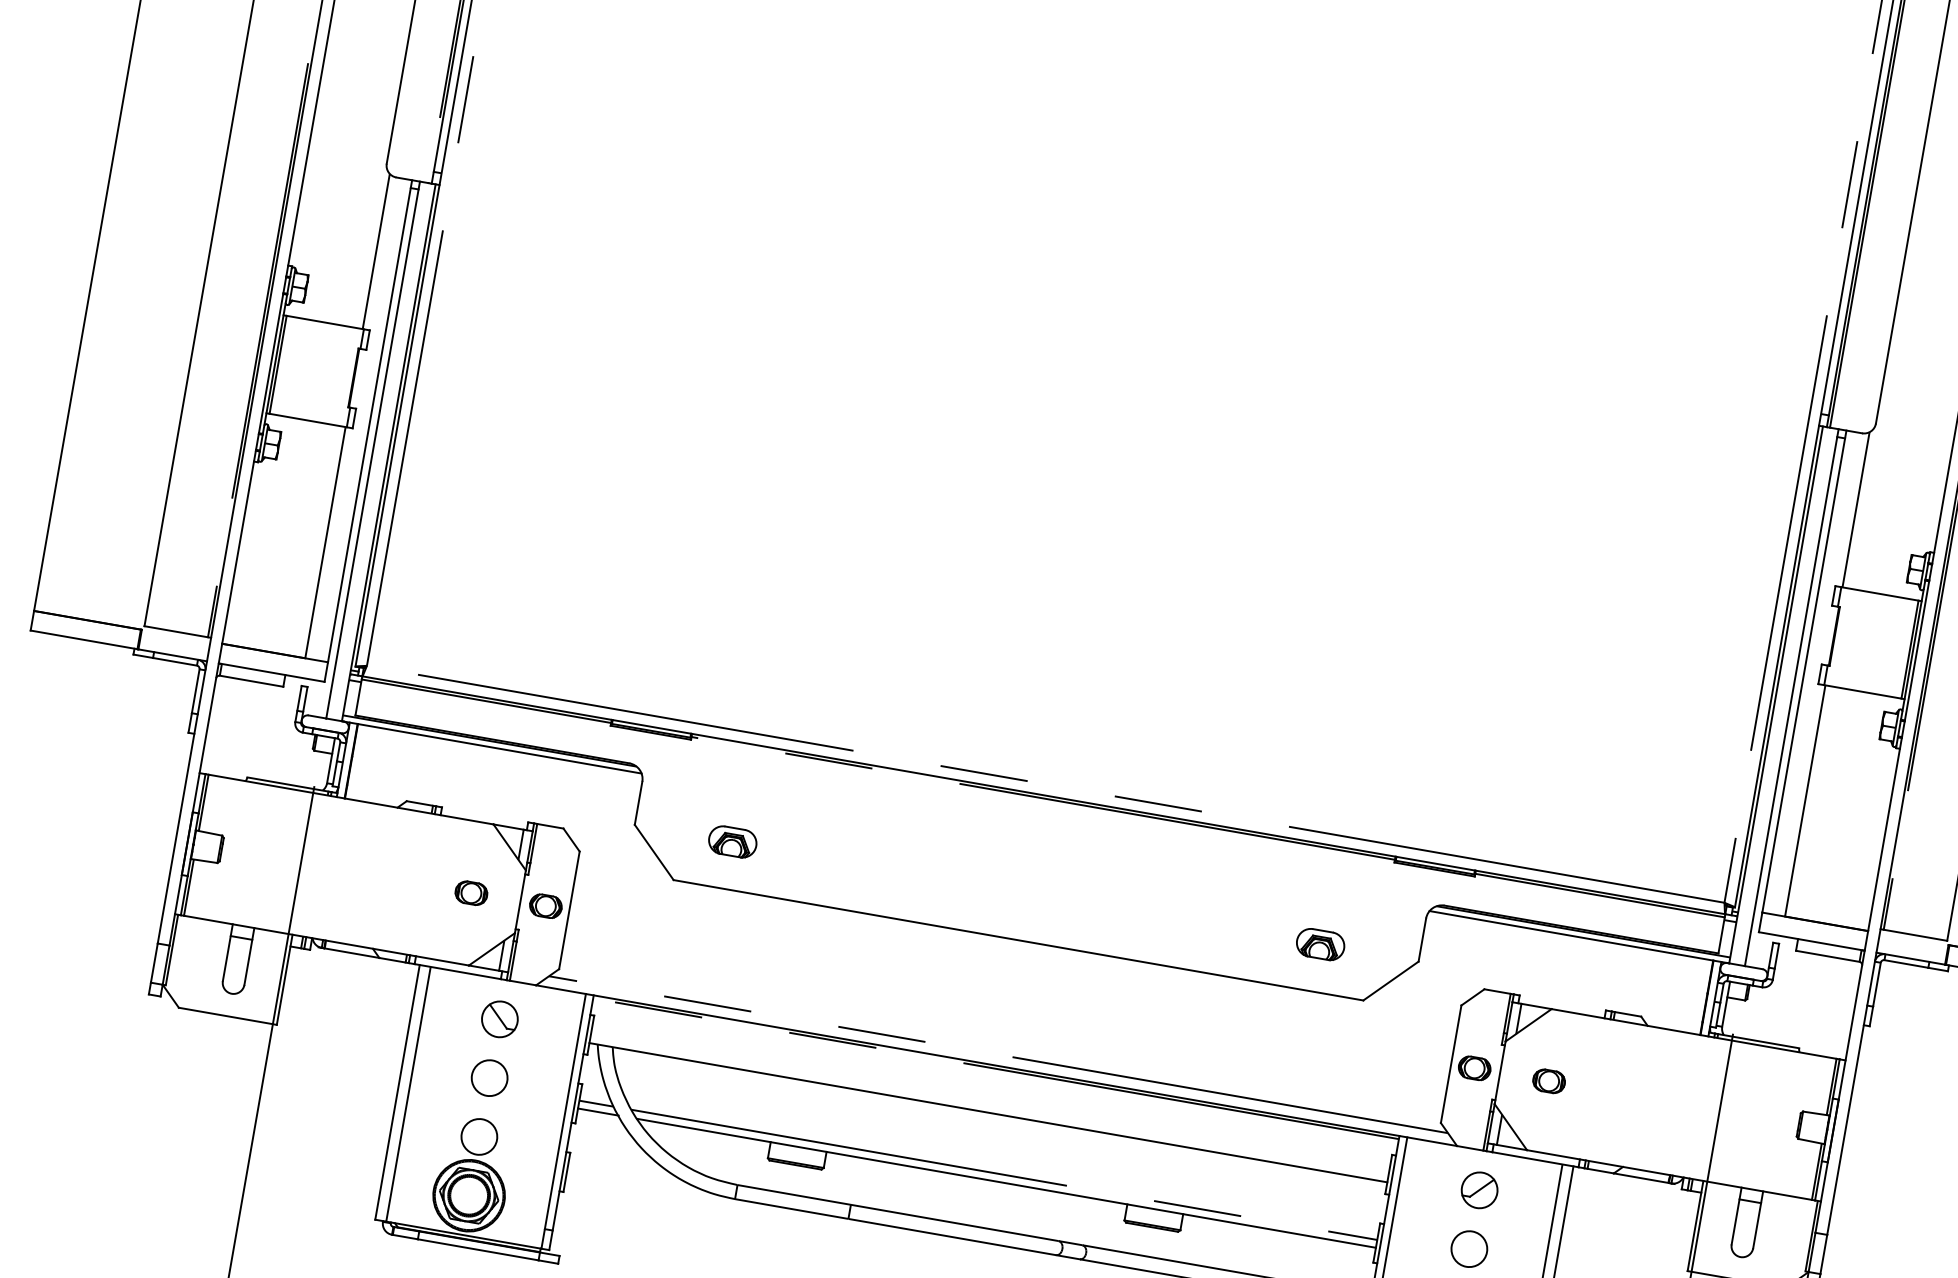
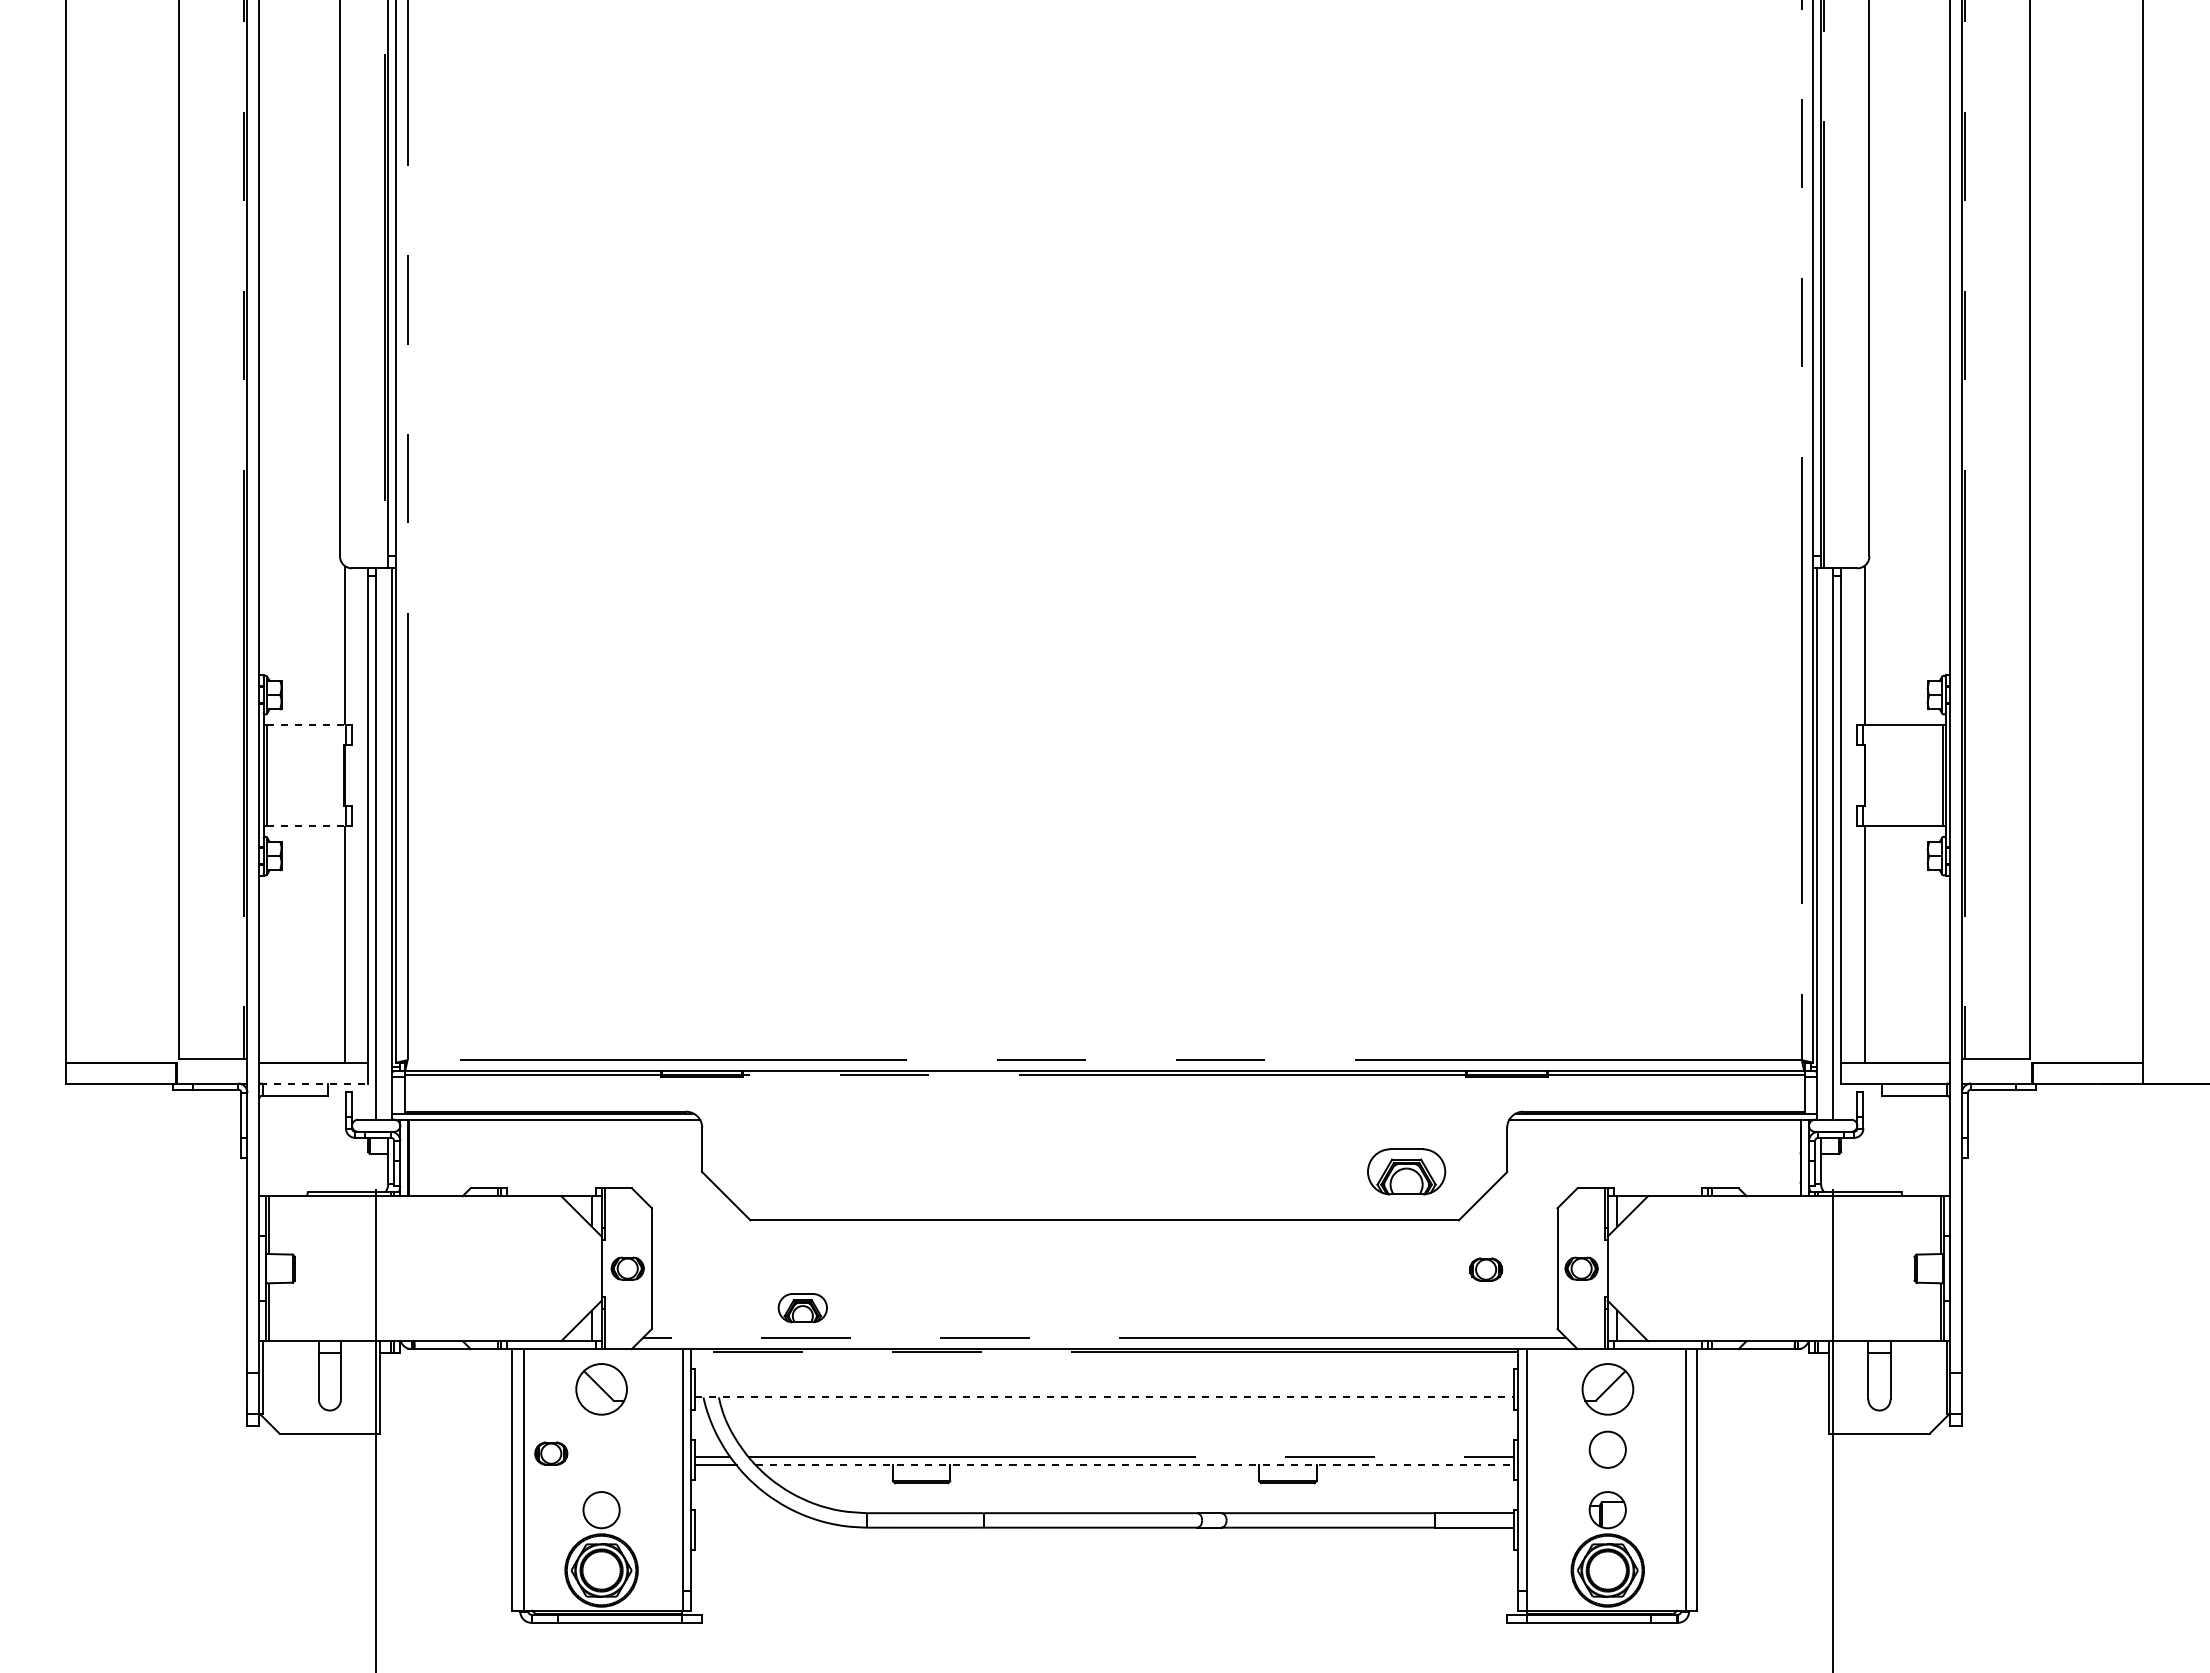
line: (325, 322) -> (306, 725), solid -> dashed
line: (308, 420) -> (306, 825), solid -> dashed
line: (272, 672) -> (314, 1083), solid -> dashed
part: (732, 842) -> (802, 1308), moved
part: (471, 893) -> (551, 1453), moved
part: (1320, 944) -> (1406, 1172), size x1.6
part: (499, 1019) -> (601, 1389), size x1.4
circle: (489, 1077) -> (601, 1449), removed
part: (1549, 1081) -> (1486, 1269), moved
line: (988, 1112) -> (1104, 1397), solid -> dashed
line: (1006, 1183) -> (1135, 1464), solid -> dashed
part: (1479, 1190) -> (1607, 1389), size x1.4

